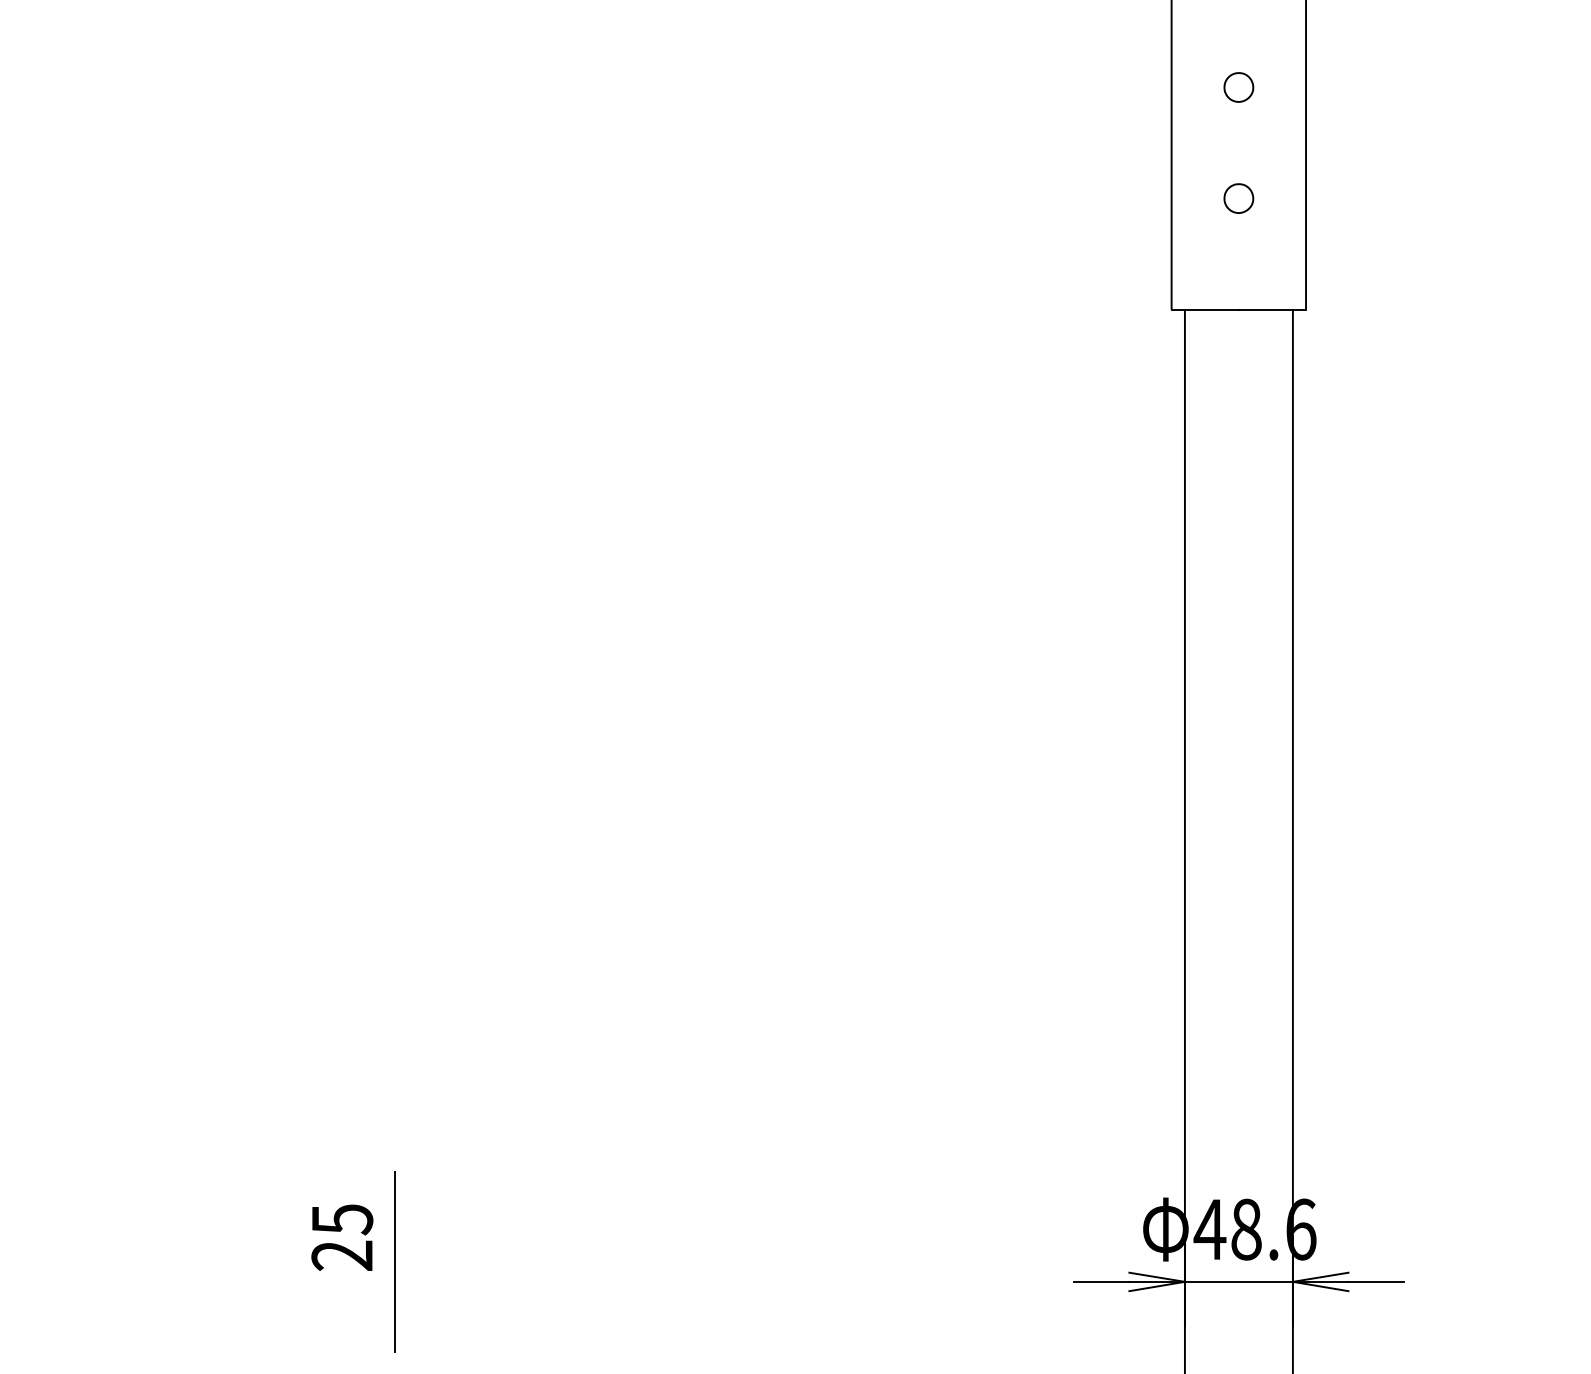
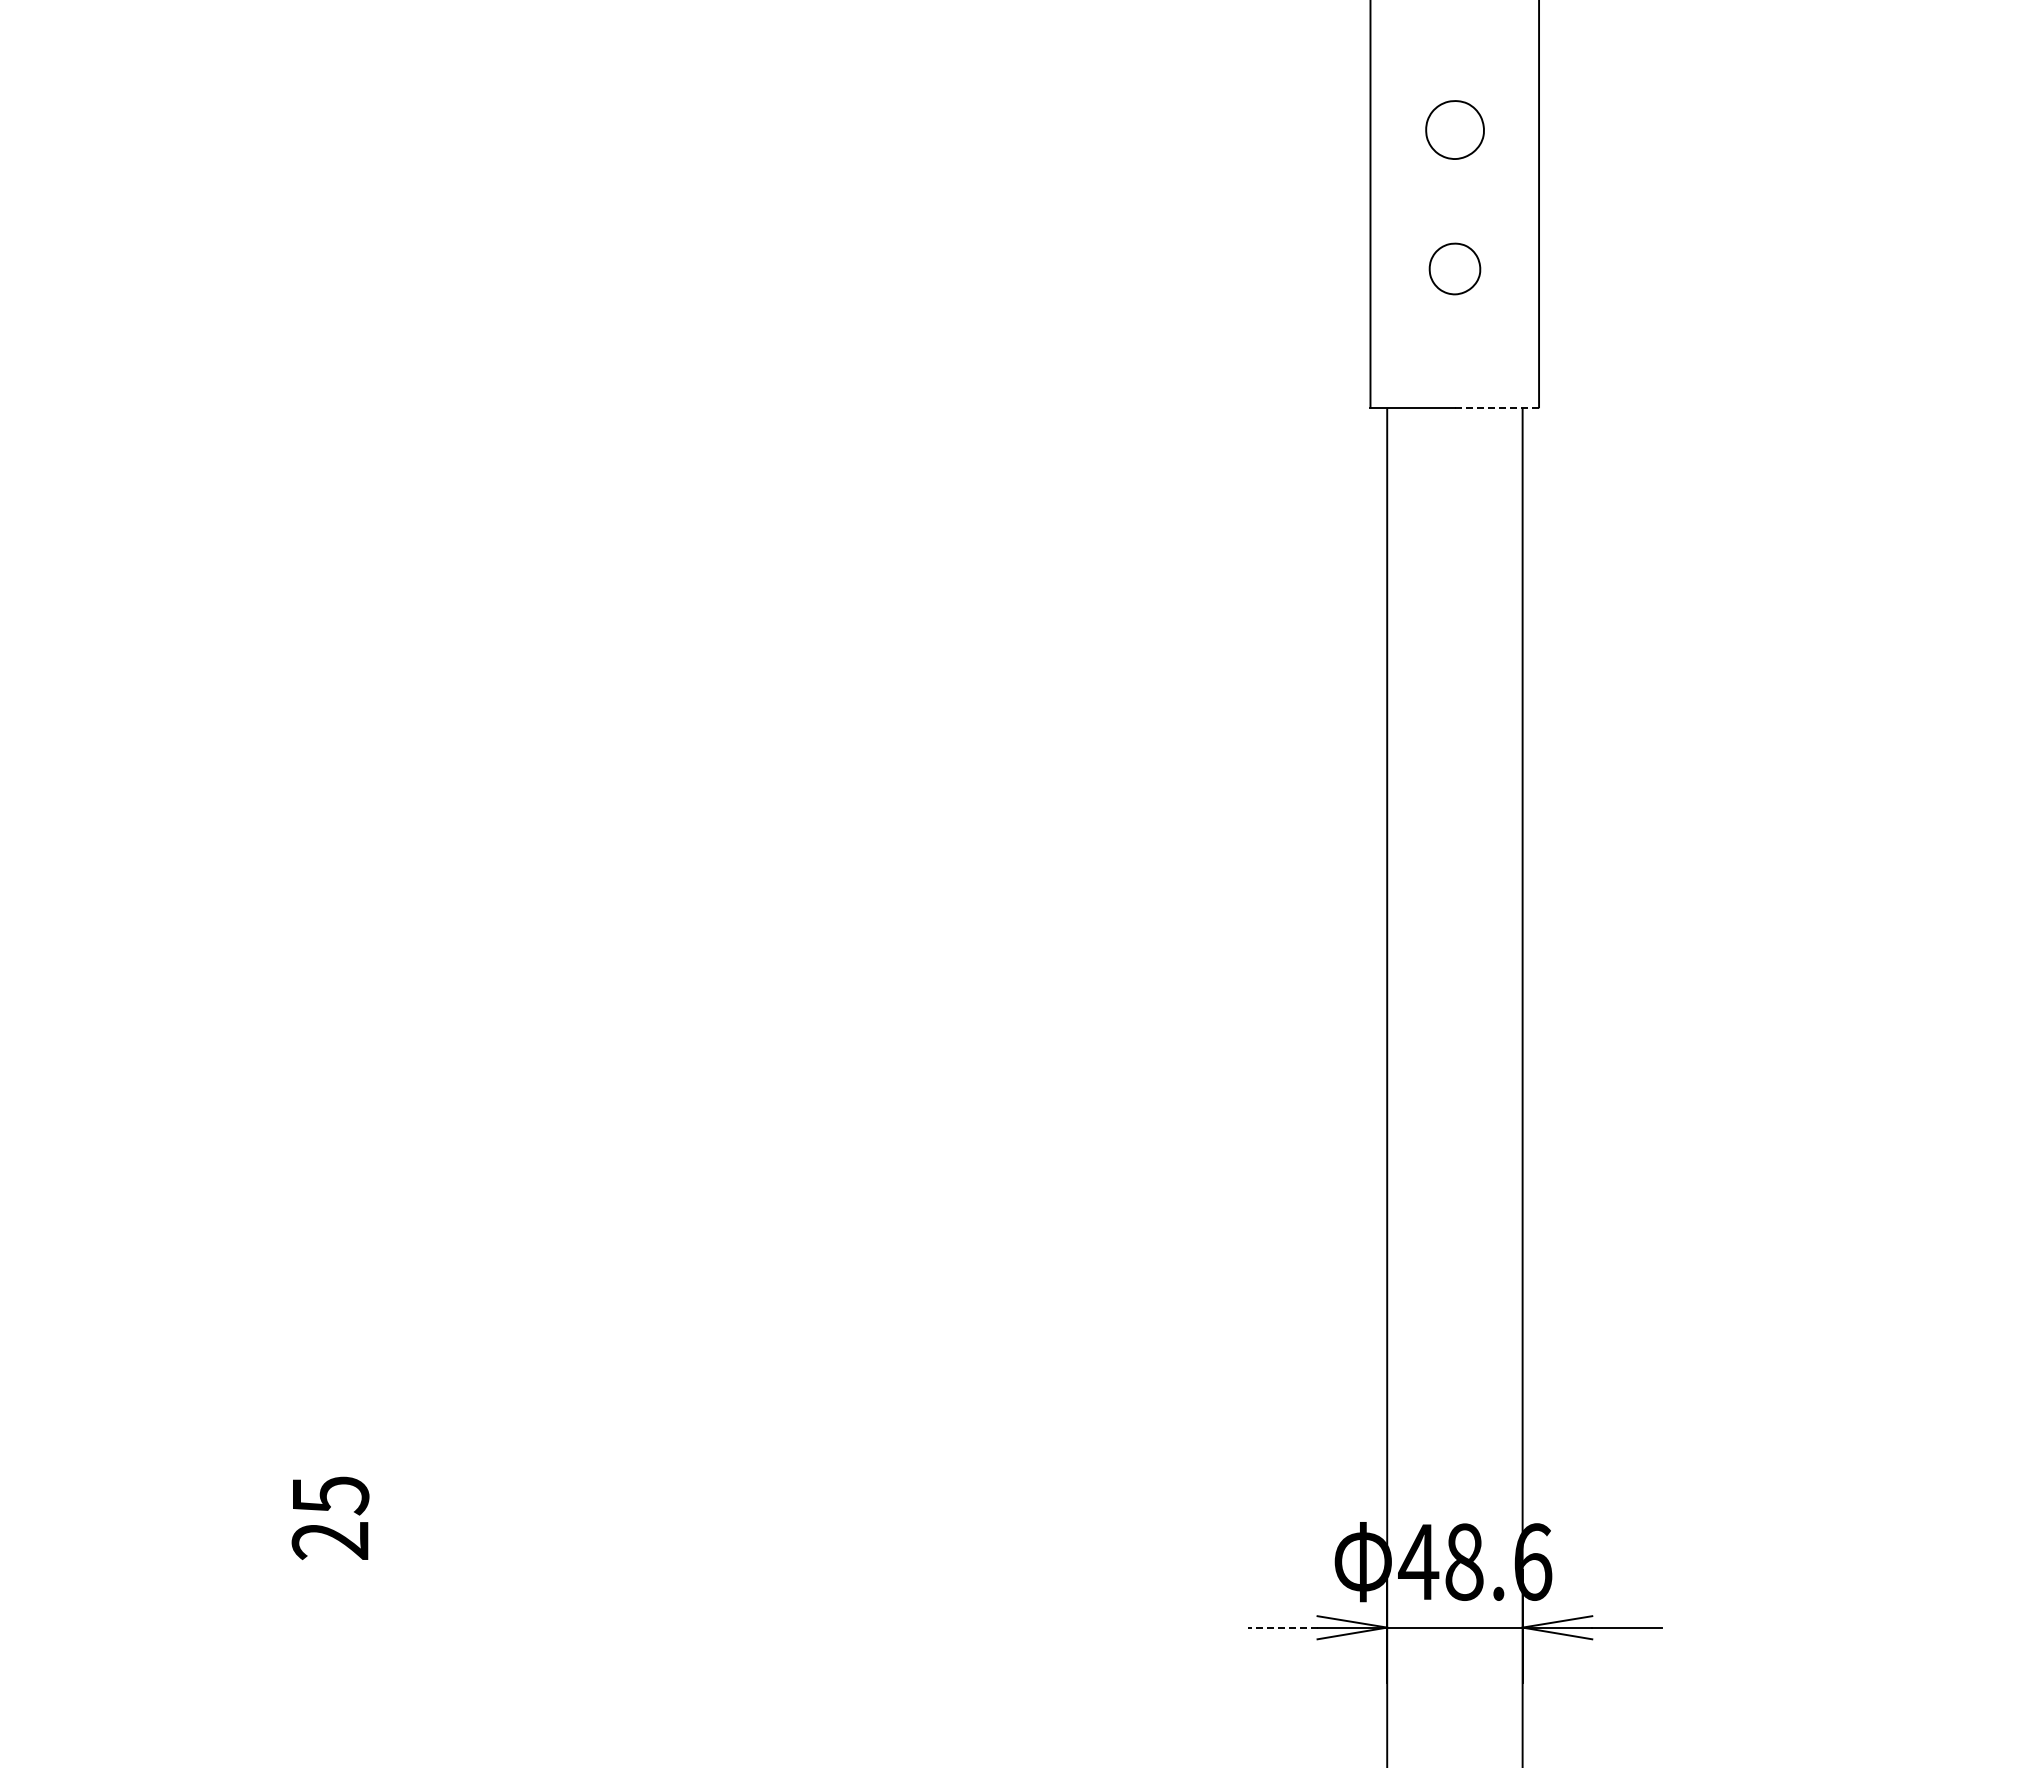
part: (1238, 87) -> (1454, 129), size x1.6
part: (1238, 198) -> (1454, 269), size x1.4
line: (1272, 309) -> (1496, 408), solid -> dashed
text: (342, 1237) -> (330, 1517), moved
line: (394, 1261) -> (396, 1602), removed
line: (1101, 1281) -> (1282, 1627), solid -> dashed

